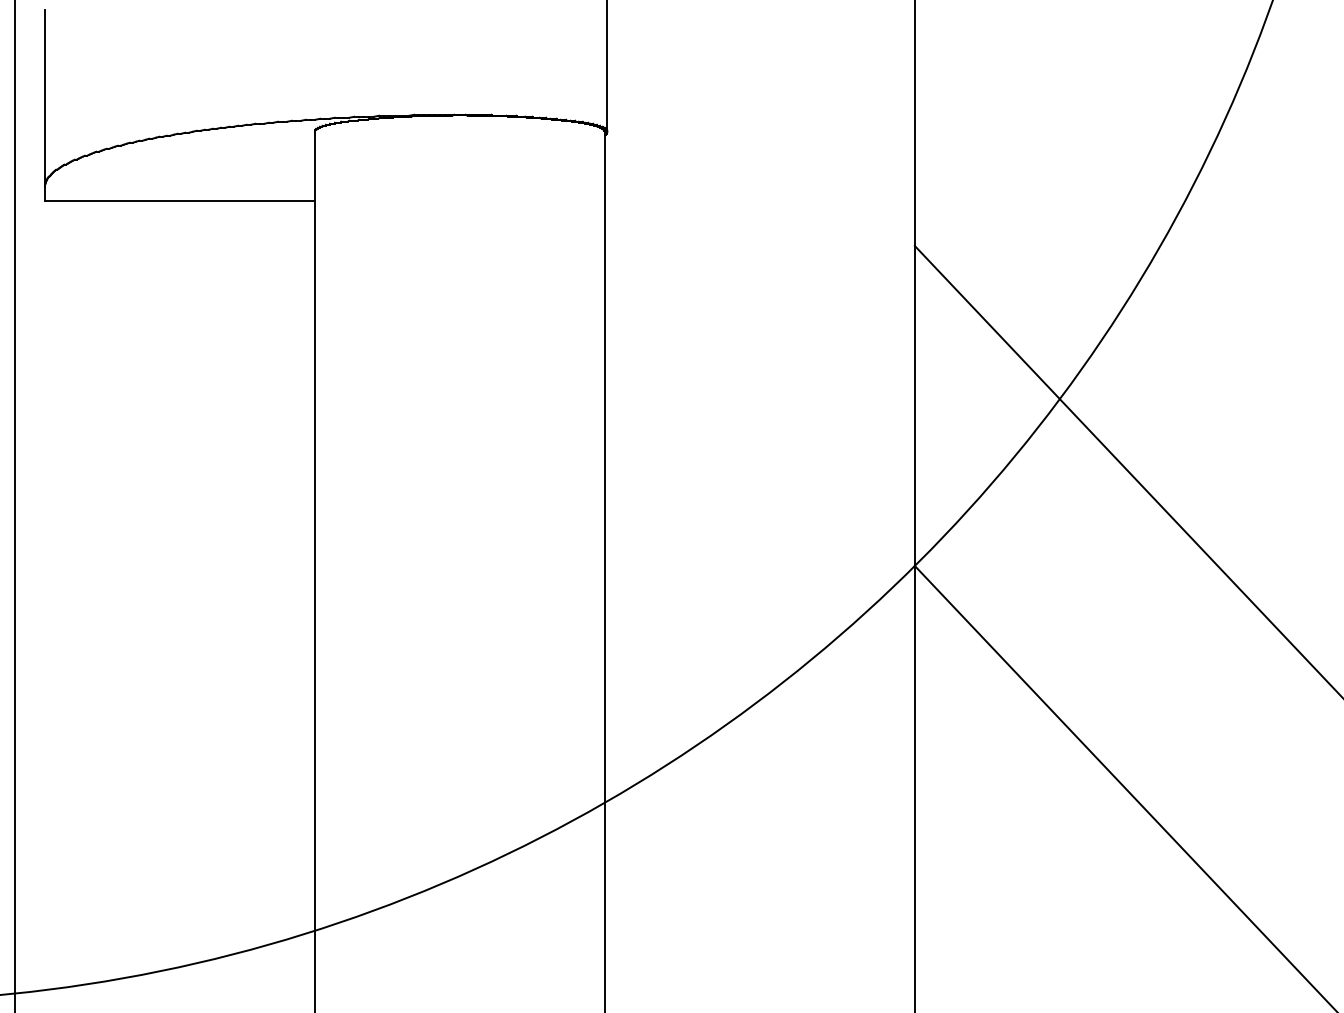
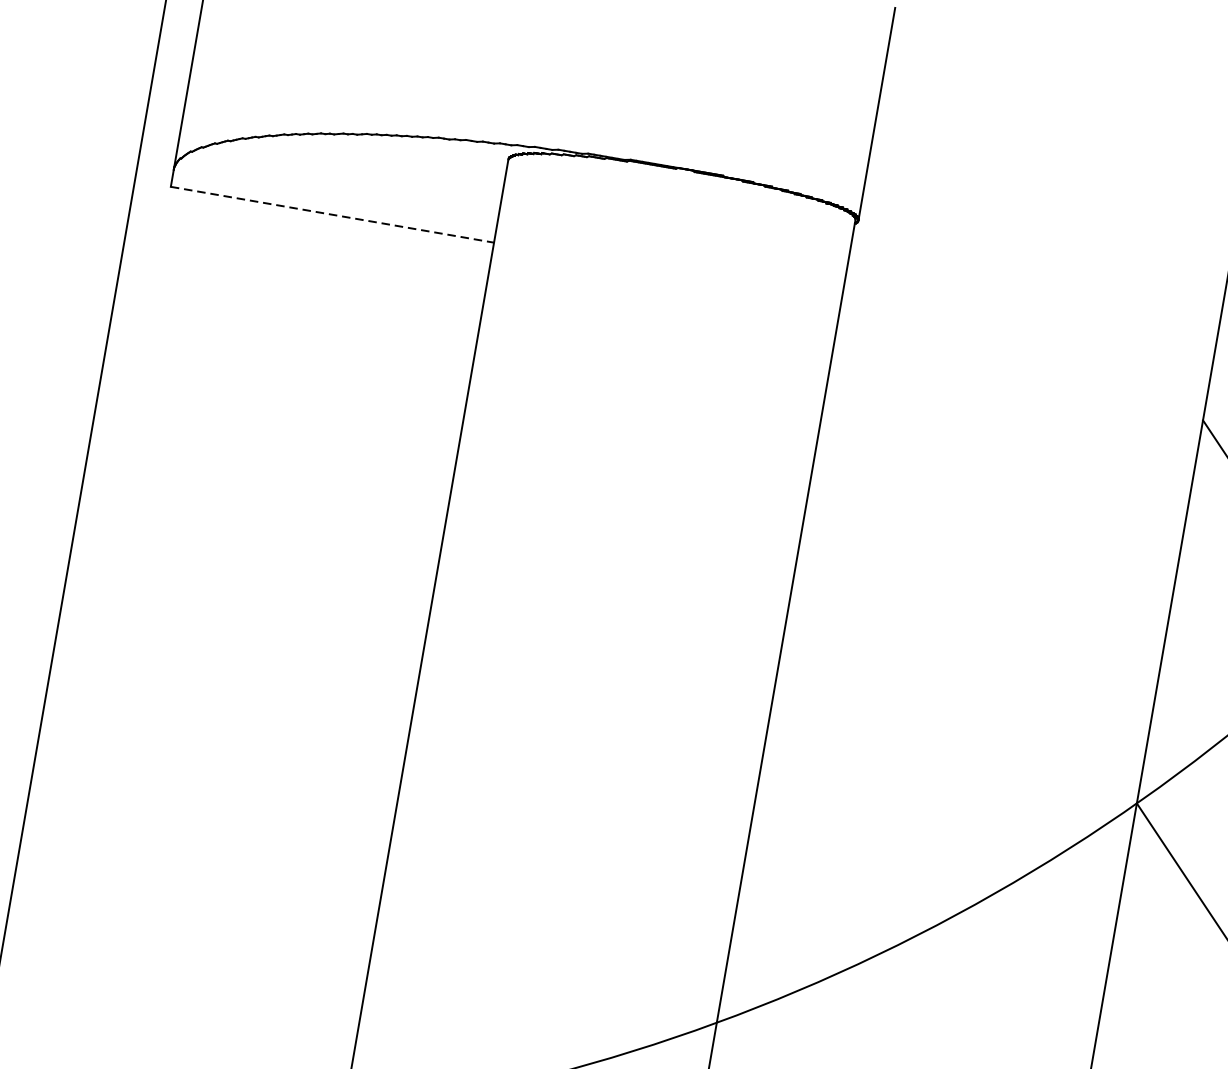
line: (179, 201) -> (331, 215), solid -> dashed

